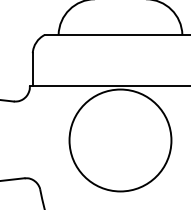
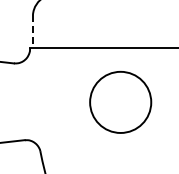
line: (32, 70) -> (32, 32), solid -> dashed
circle: (120, 140) -> (120, 102), size x0.6

